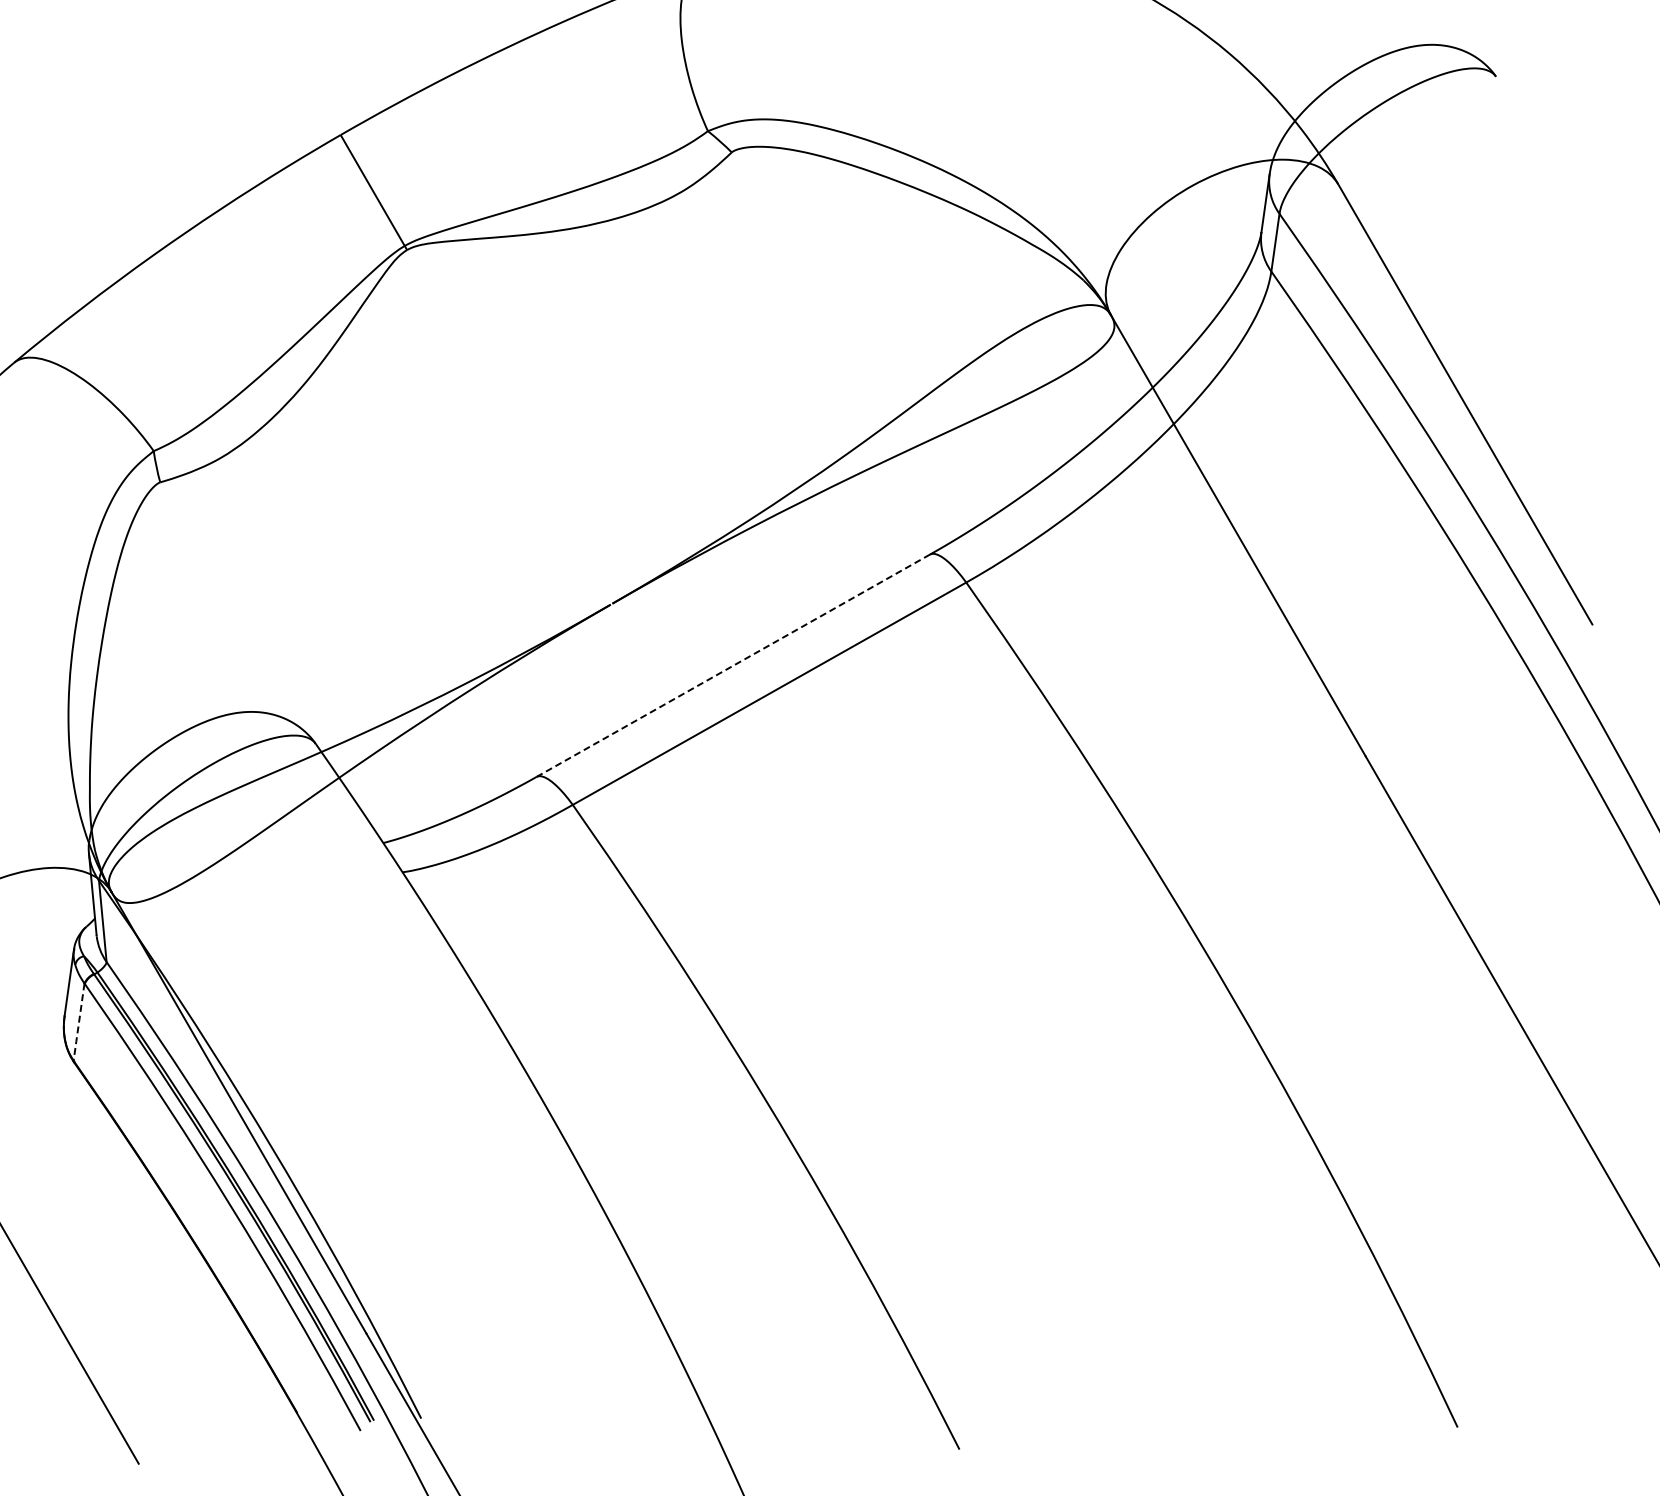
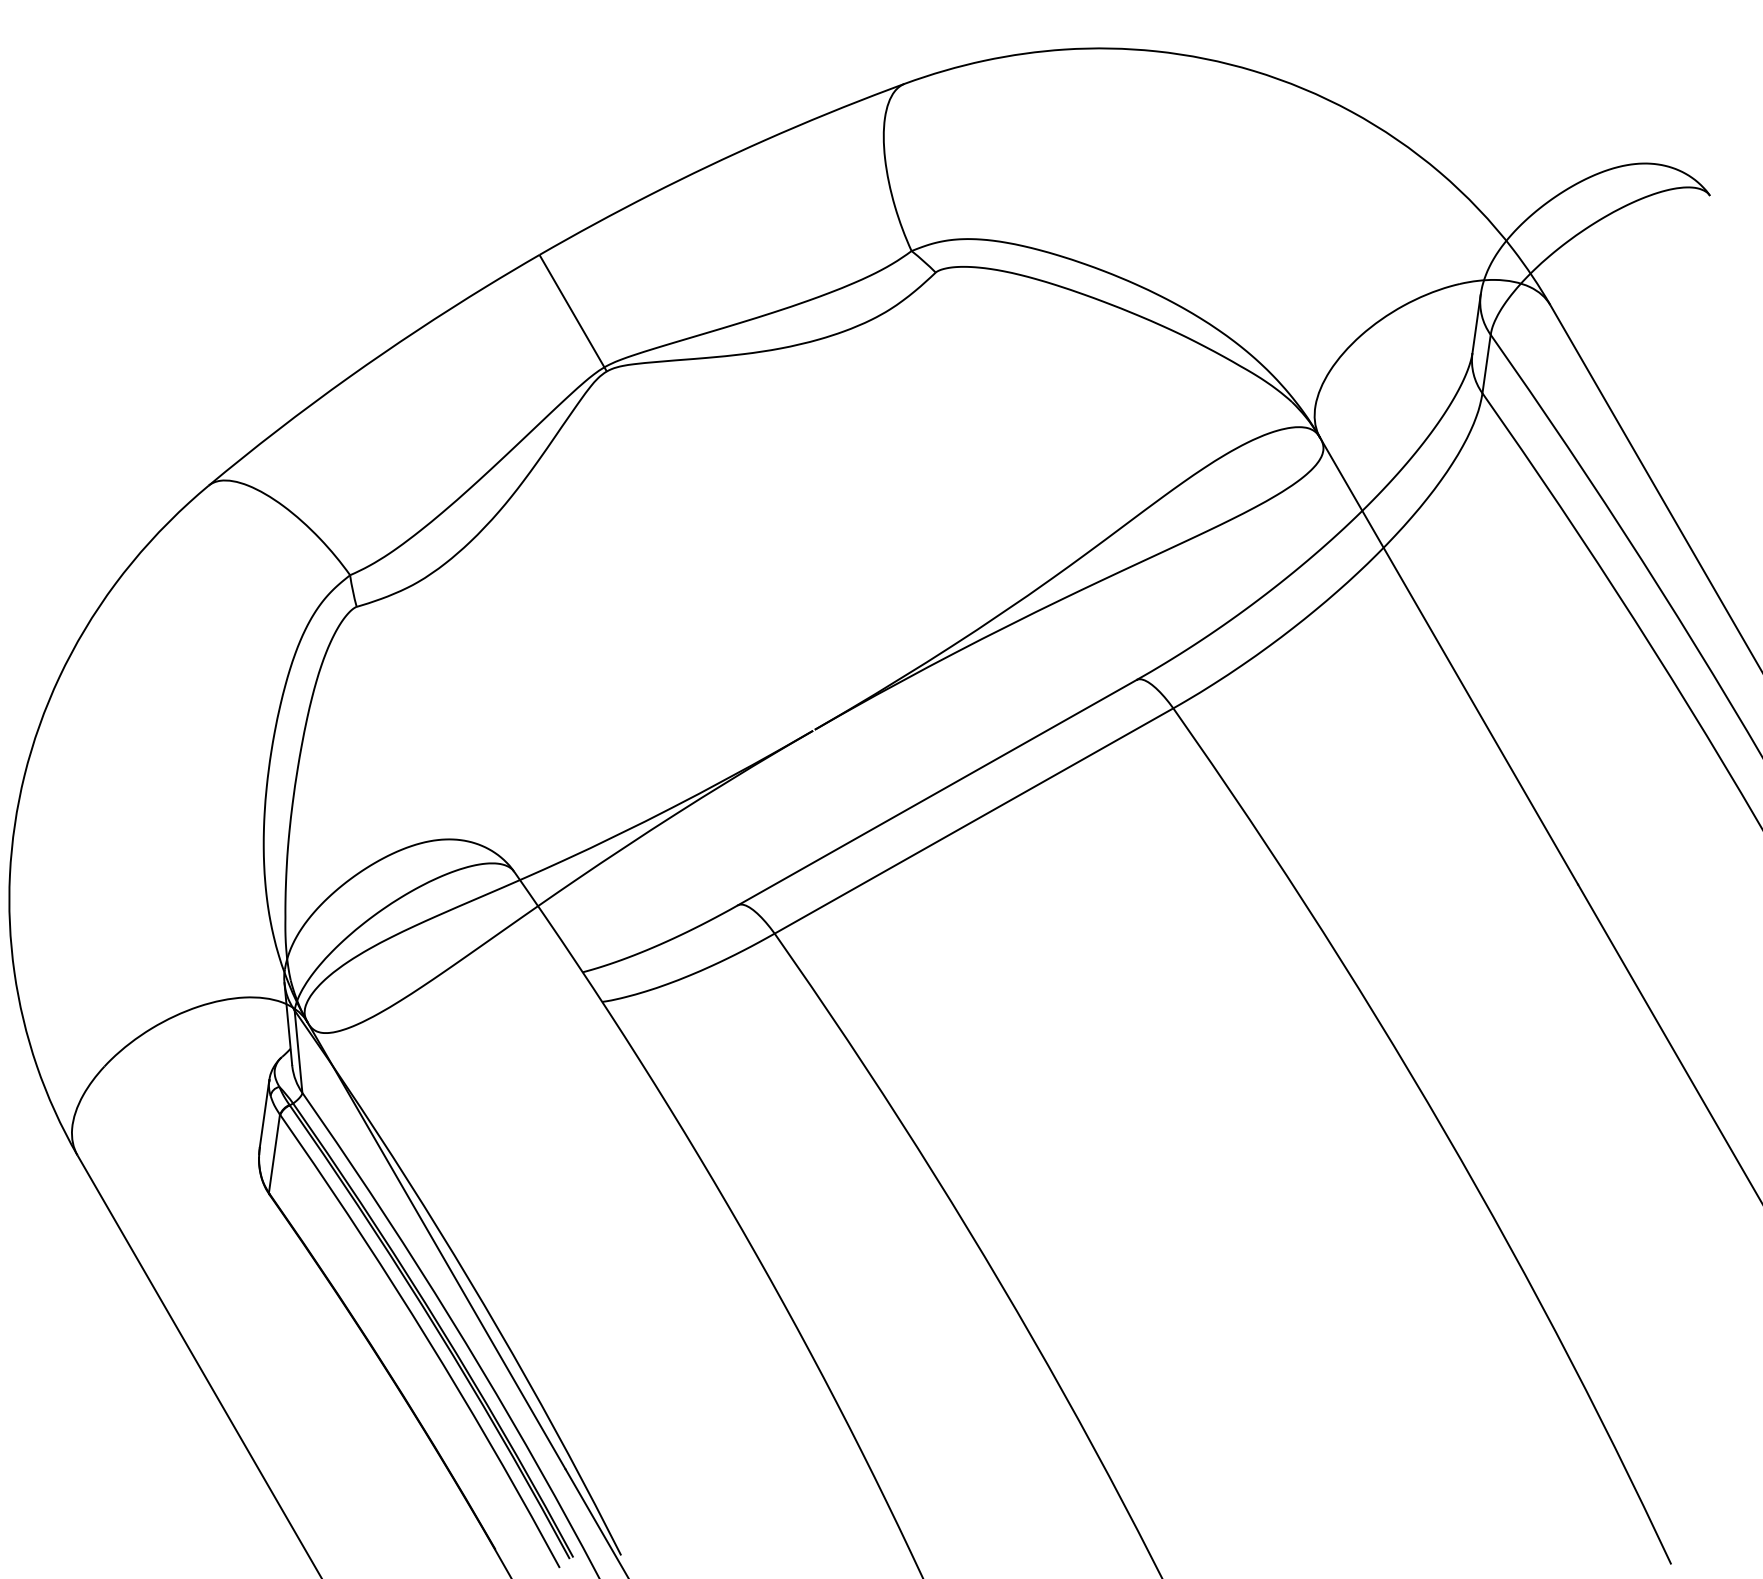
line: (733, 665) -> (937, 792), dashed -> solid
line: (79, 1022) -> (274, 1154), dashed -> solid

